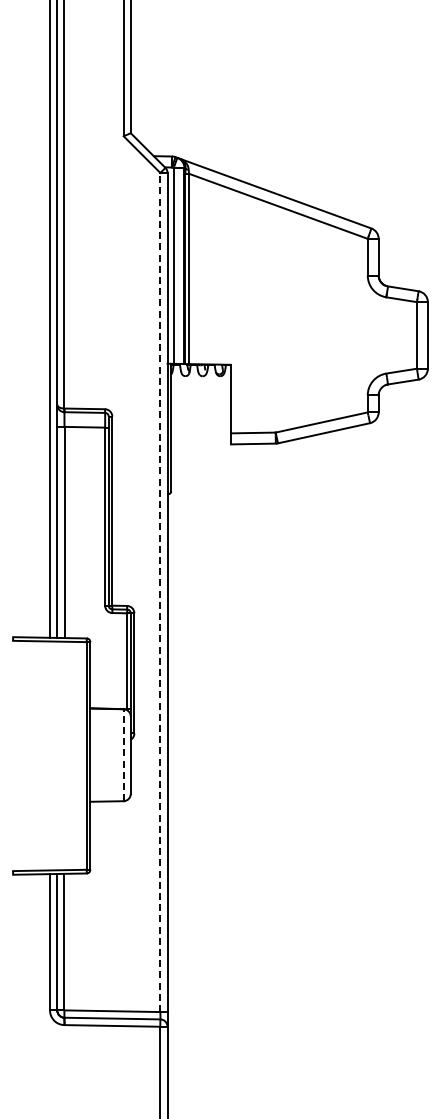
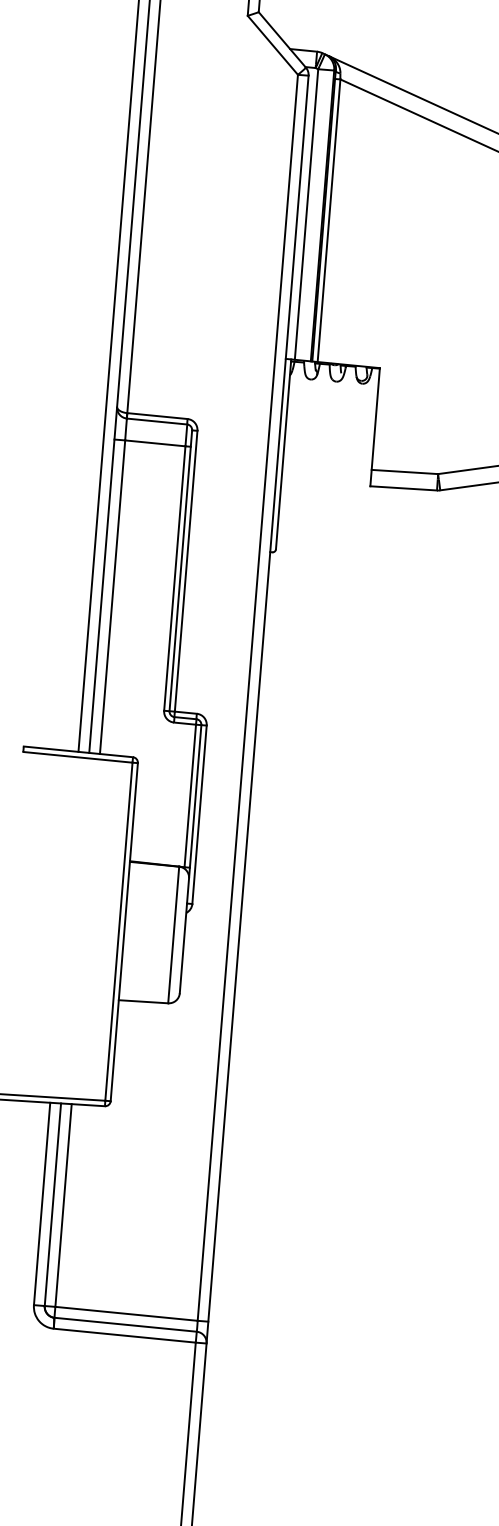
line: (160, 592) -> (247, 697), dashed -> solid
line: (123, 755) -> (173, 935), dashed -> solid

